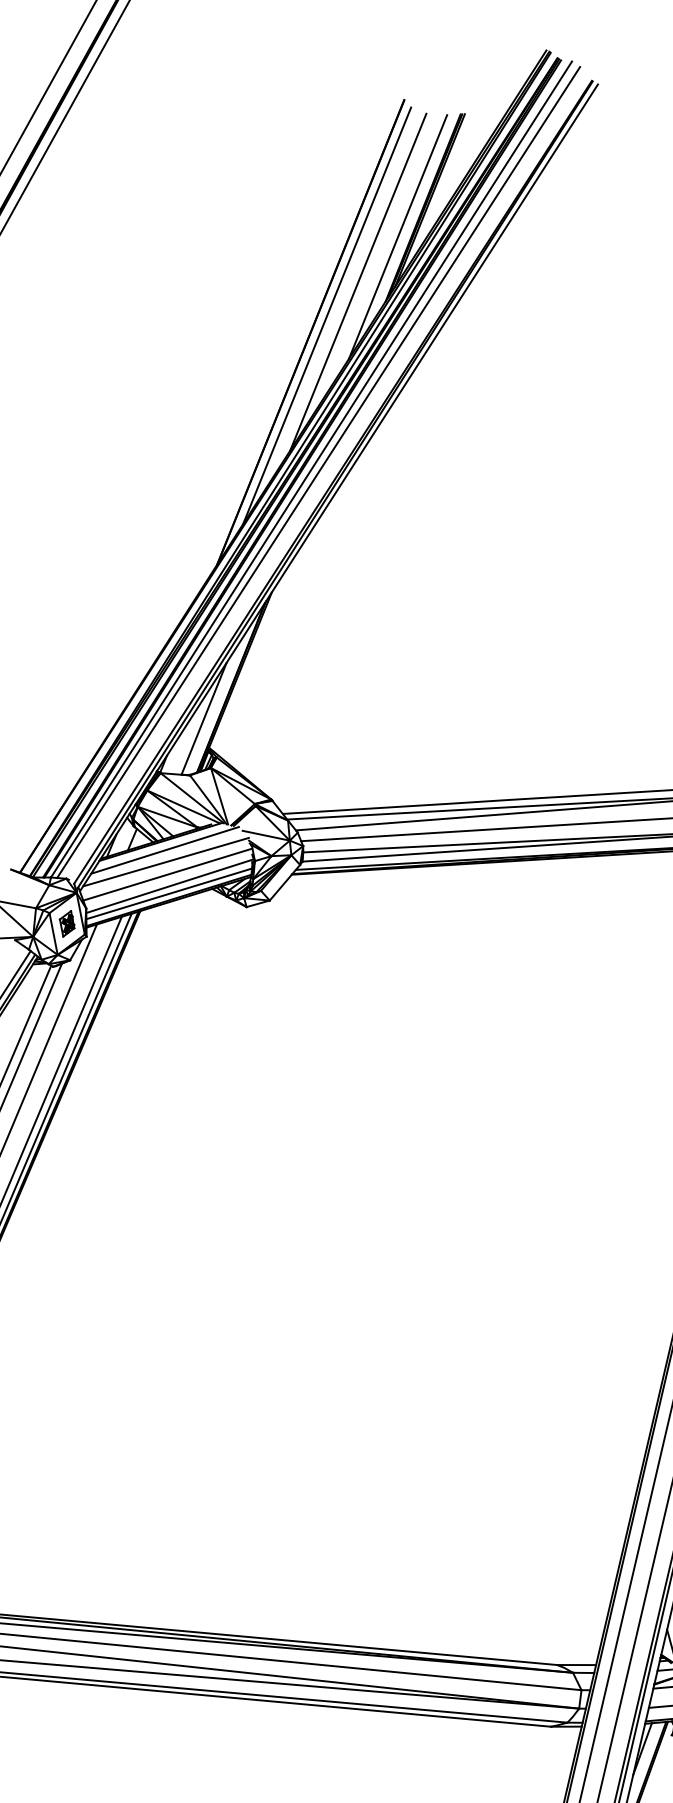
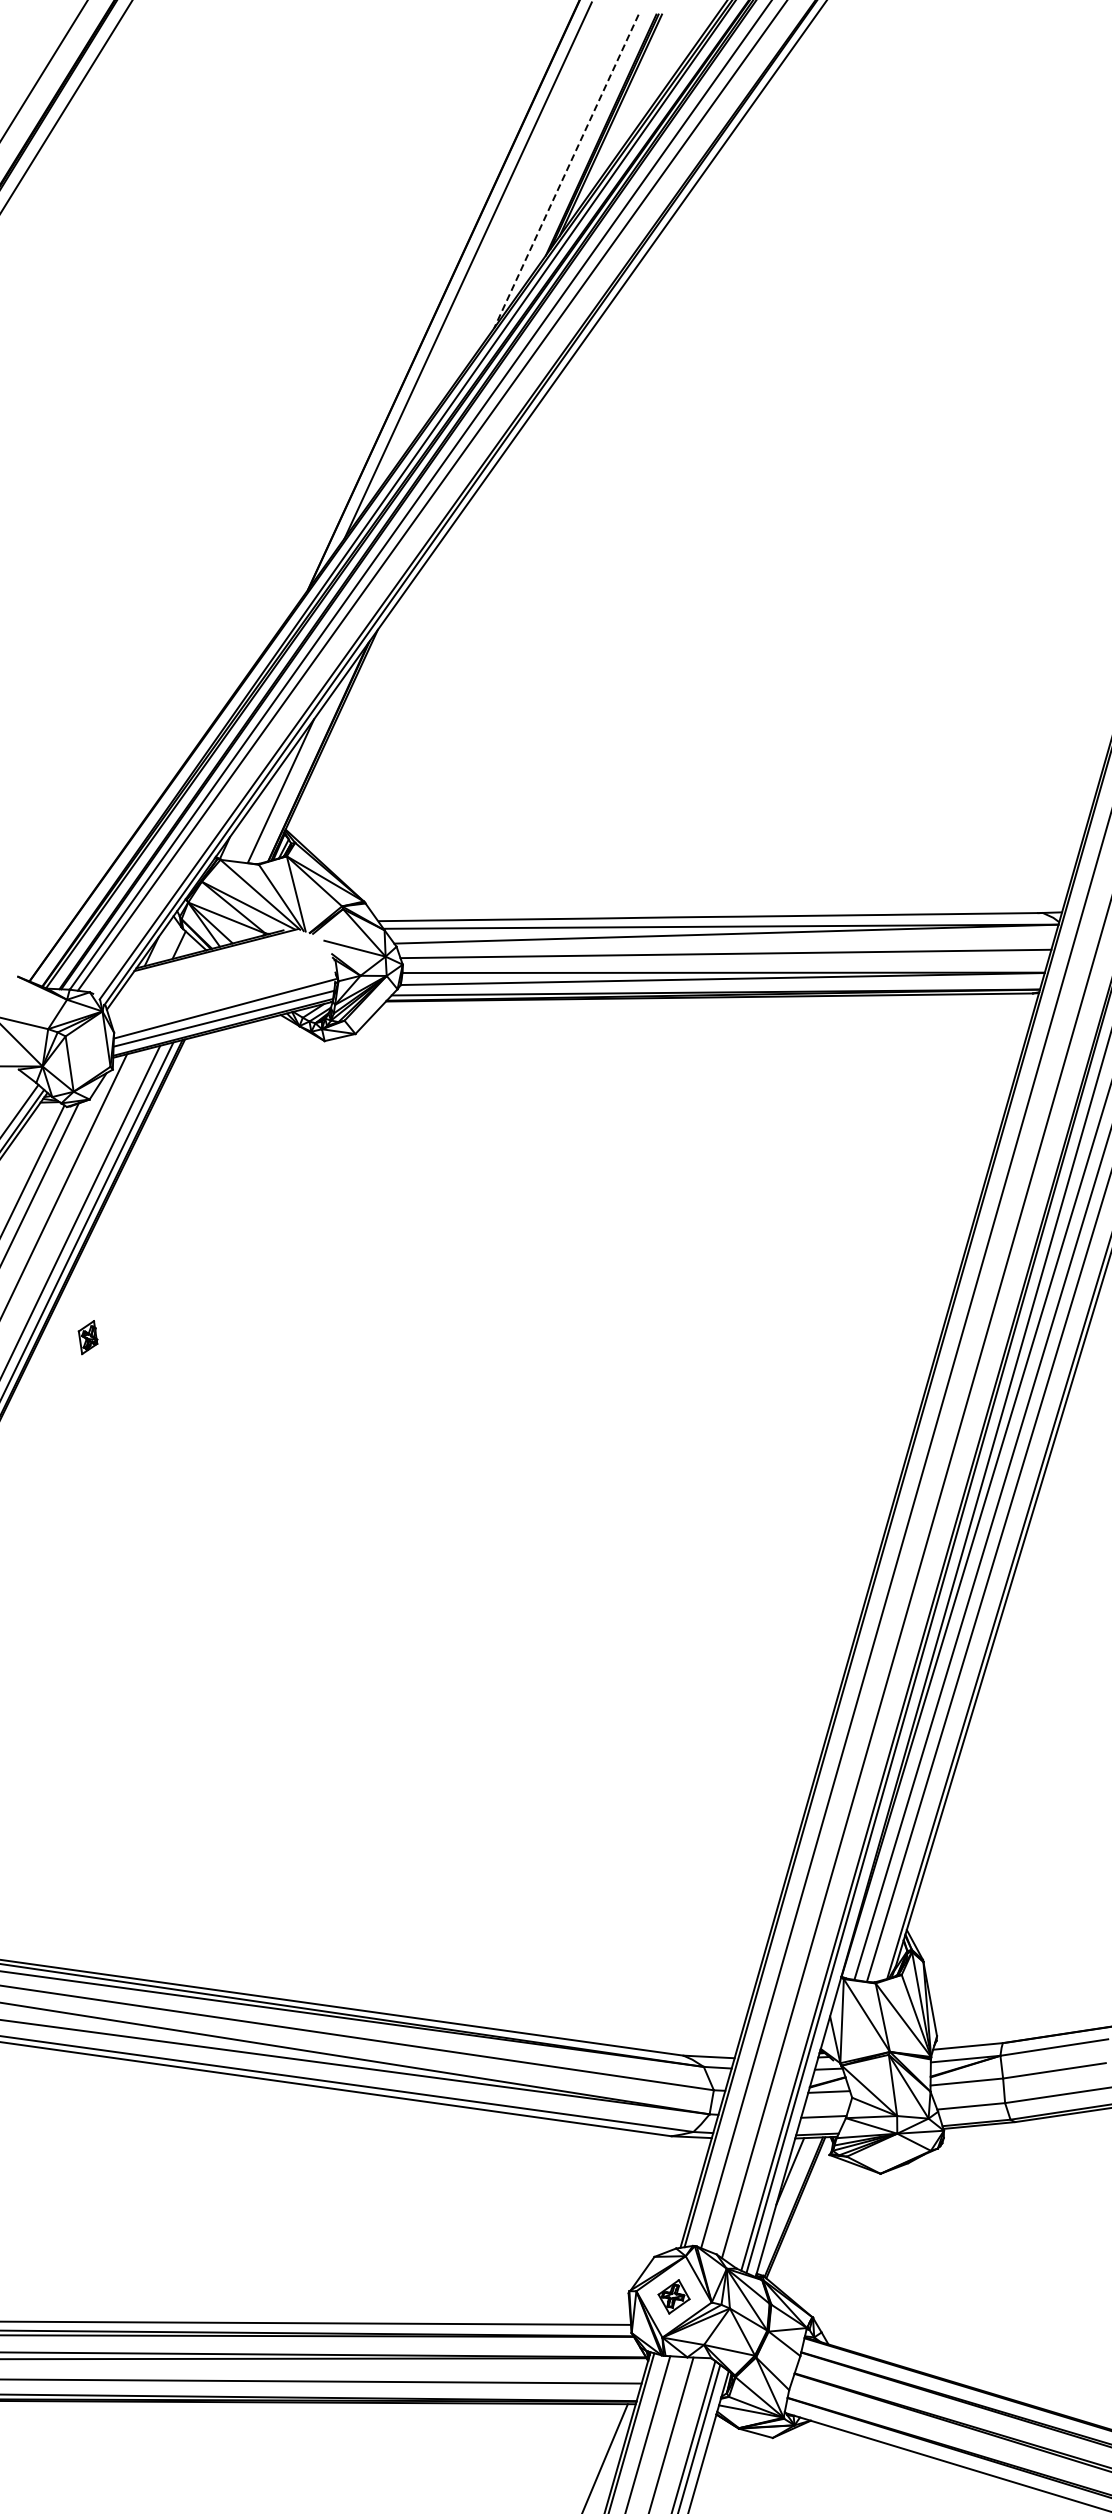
line: (398, 237) -> (566, 171), solid -> dashed
line: (358, 281) -> (511, 227), removed
line: (164, 850) -> (220, 961), removed
line: (165, 861) -> (221, 976), removed
line: (167, 874) -> (222, 993), removed
part: (66, 923) -> (87, 1337), moved

